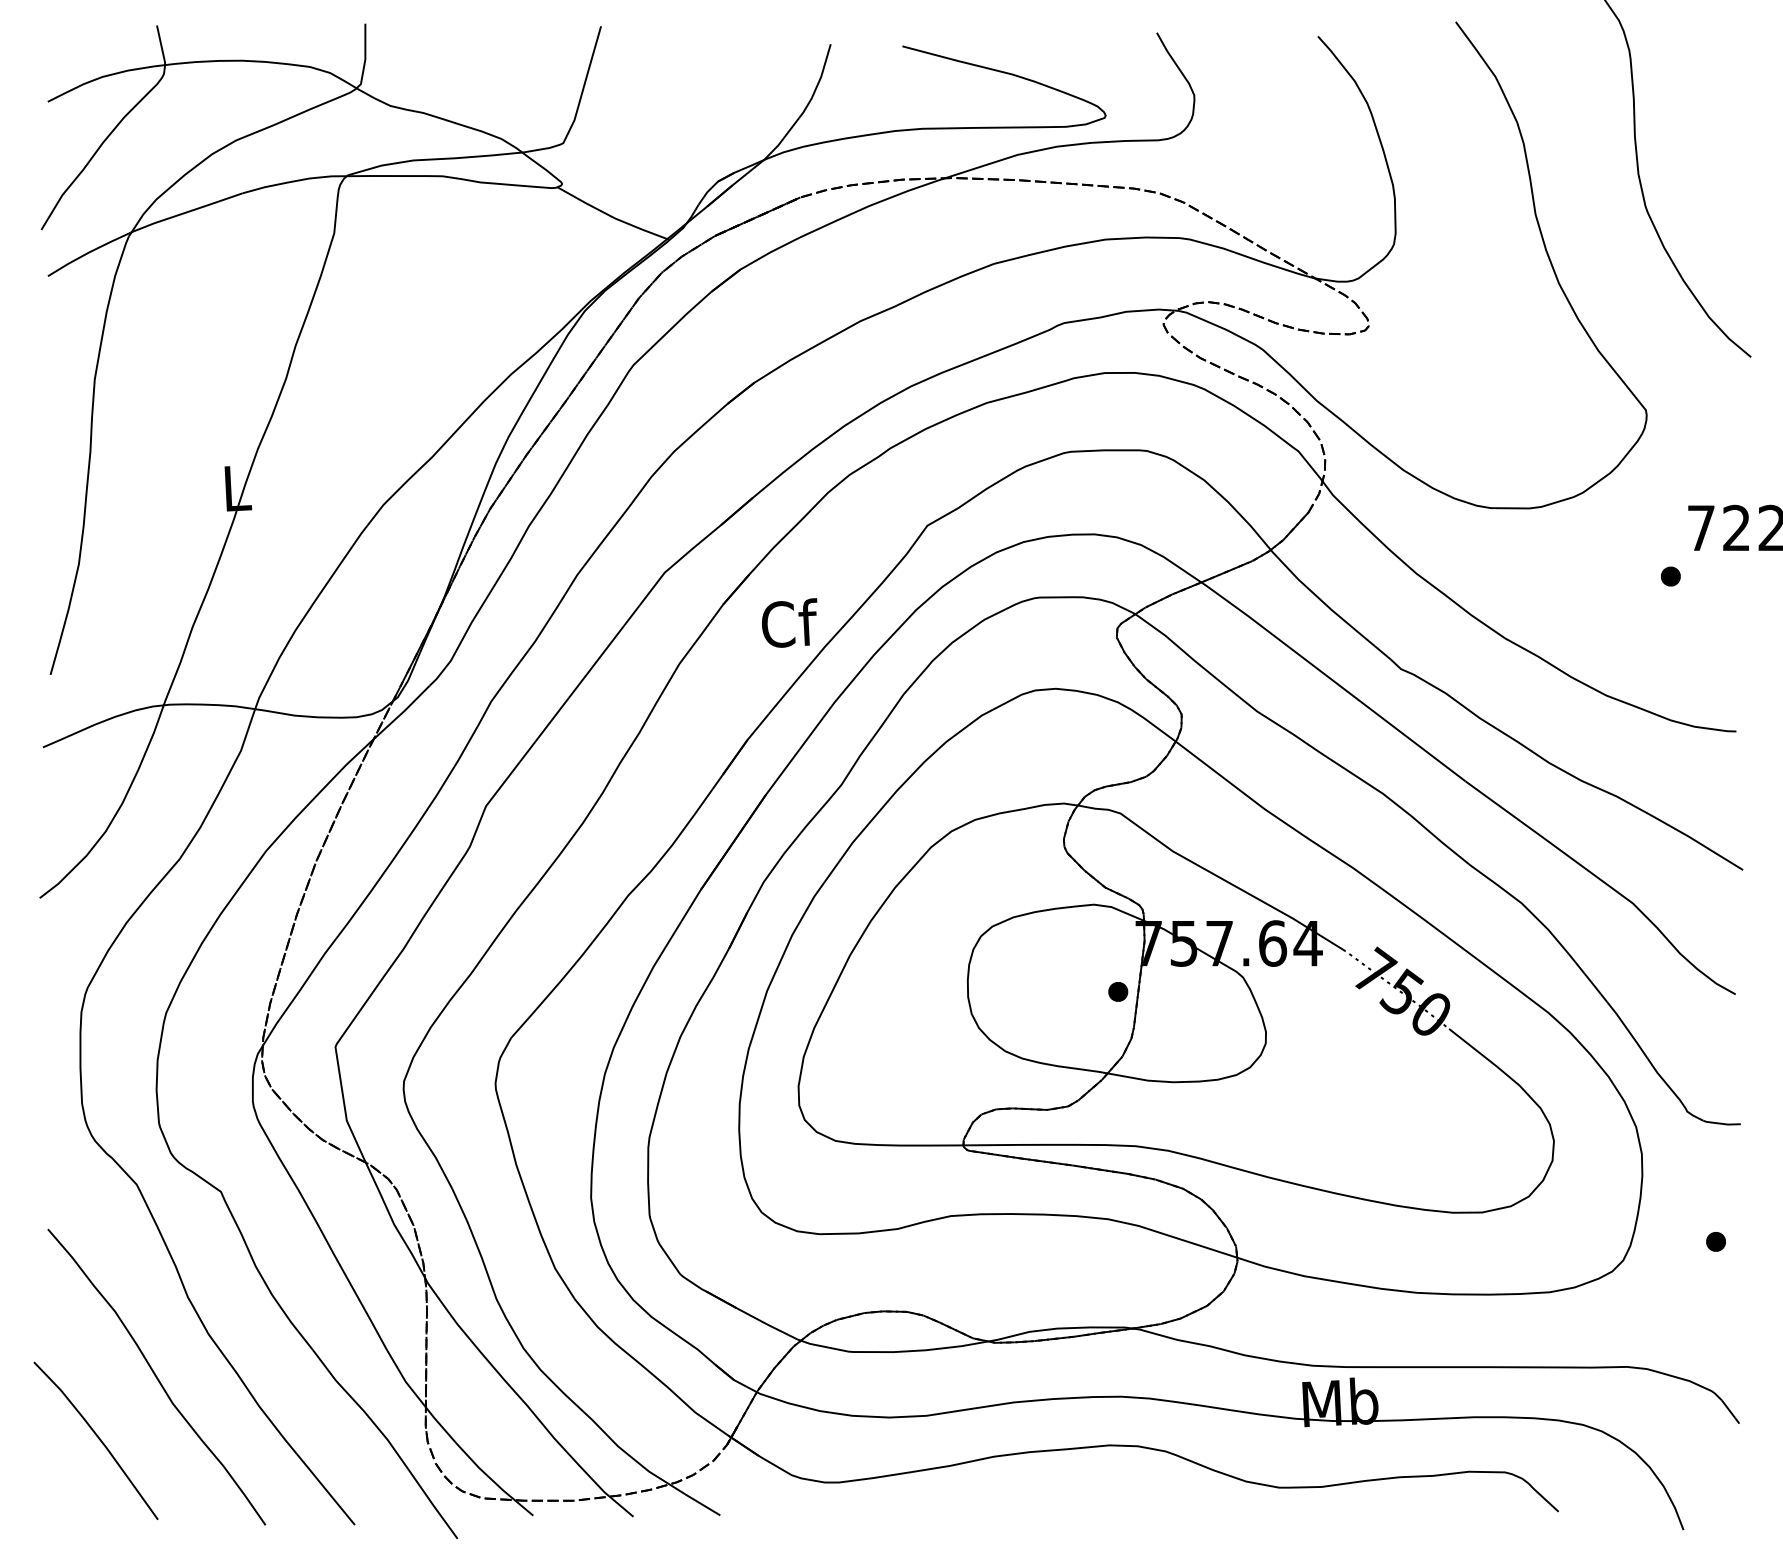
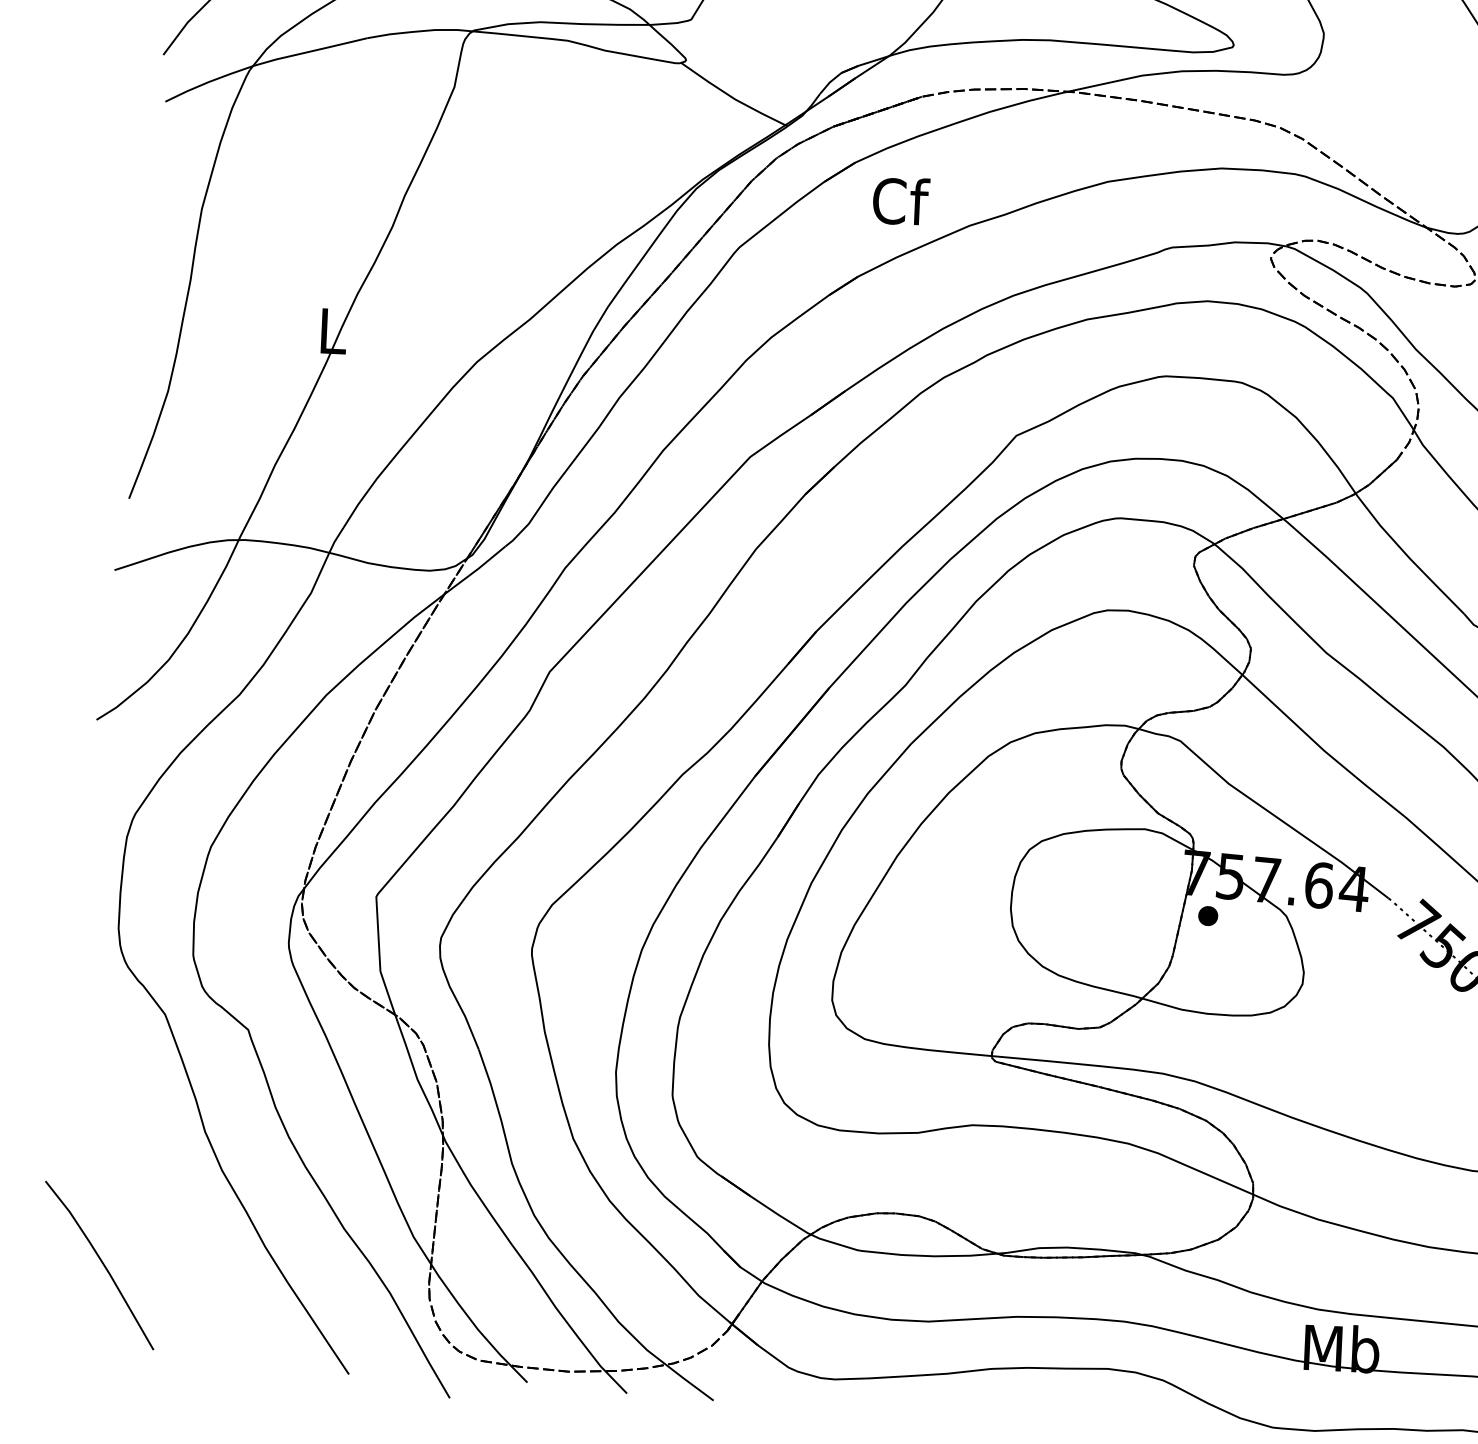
text: (789, 622) -> (900, 200), moved
part: (1118, 991) -> (1208, 915), moved
curve: (156, 1376) -> (166, 1207), removed

